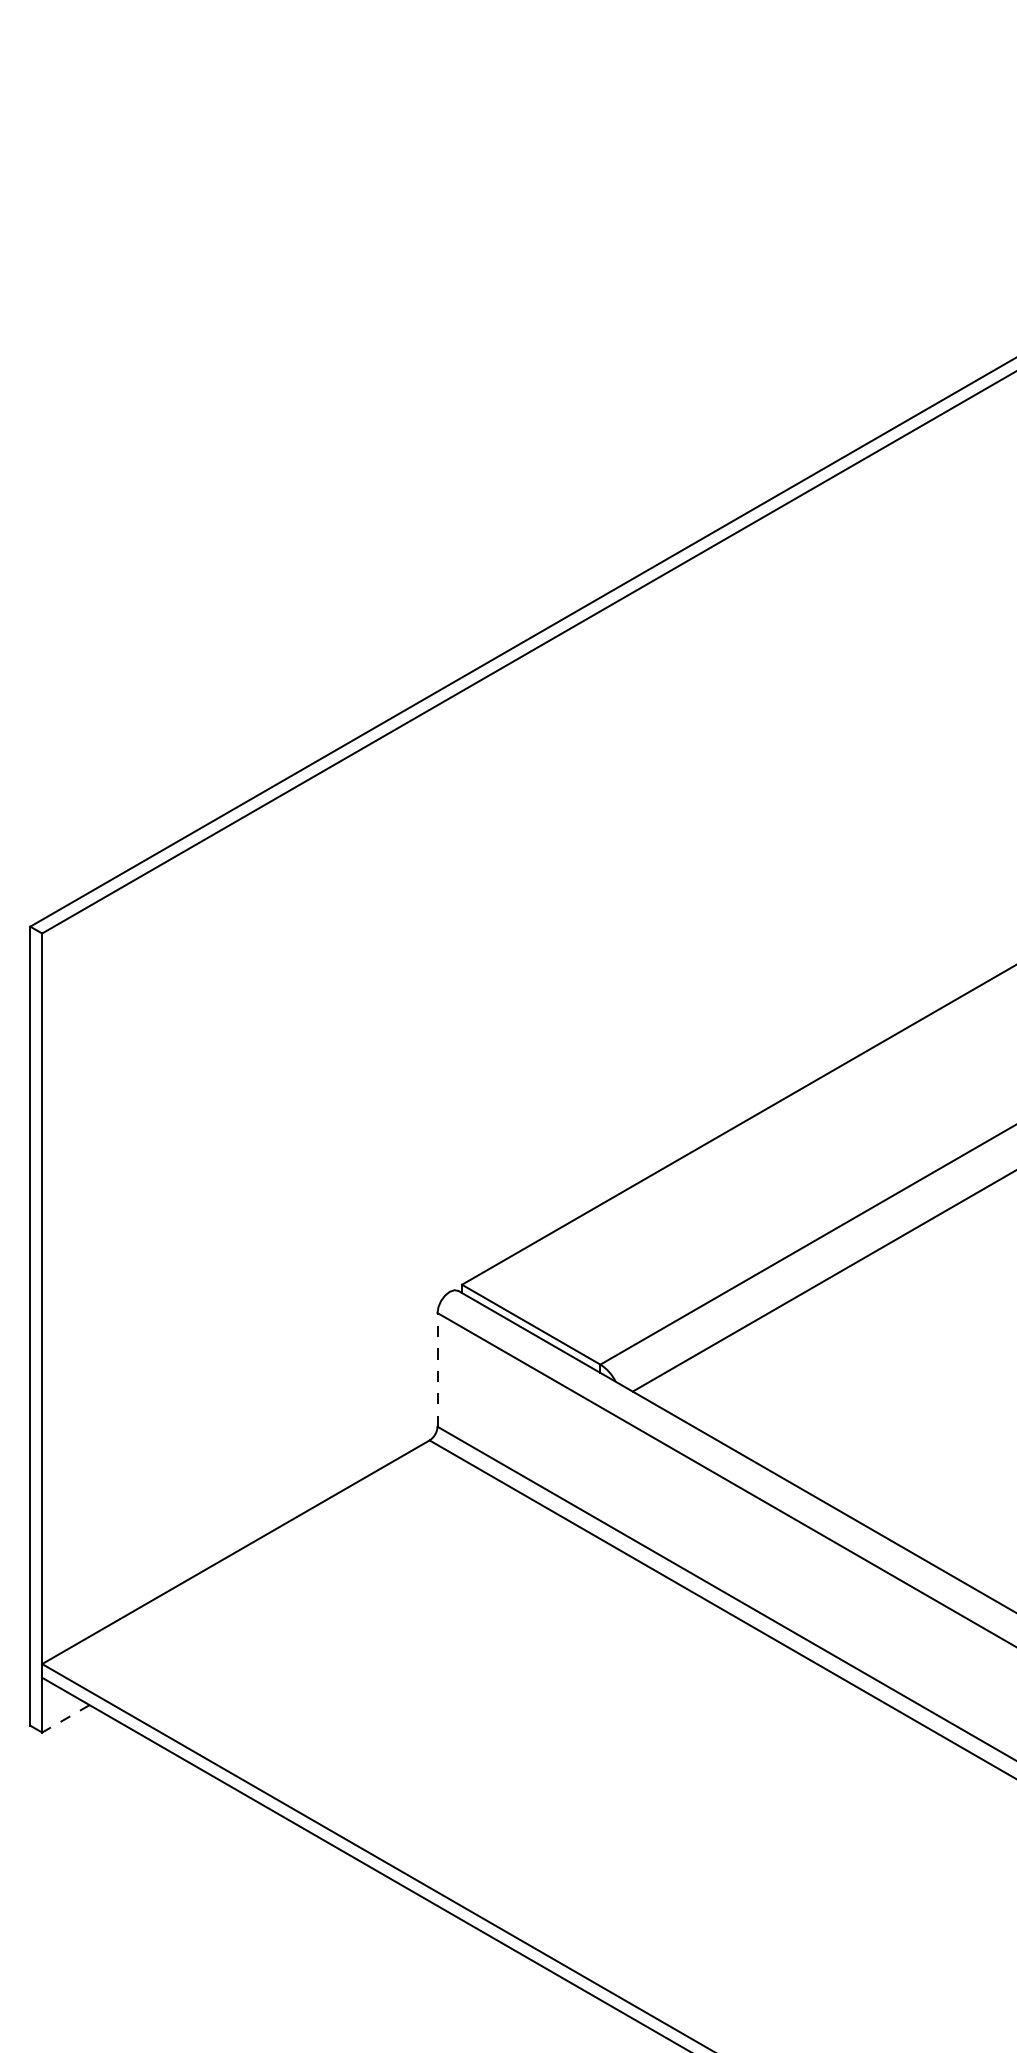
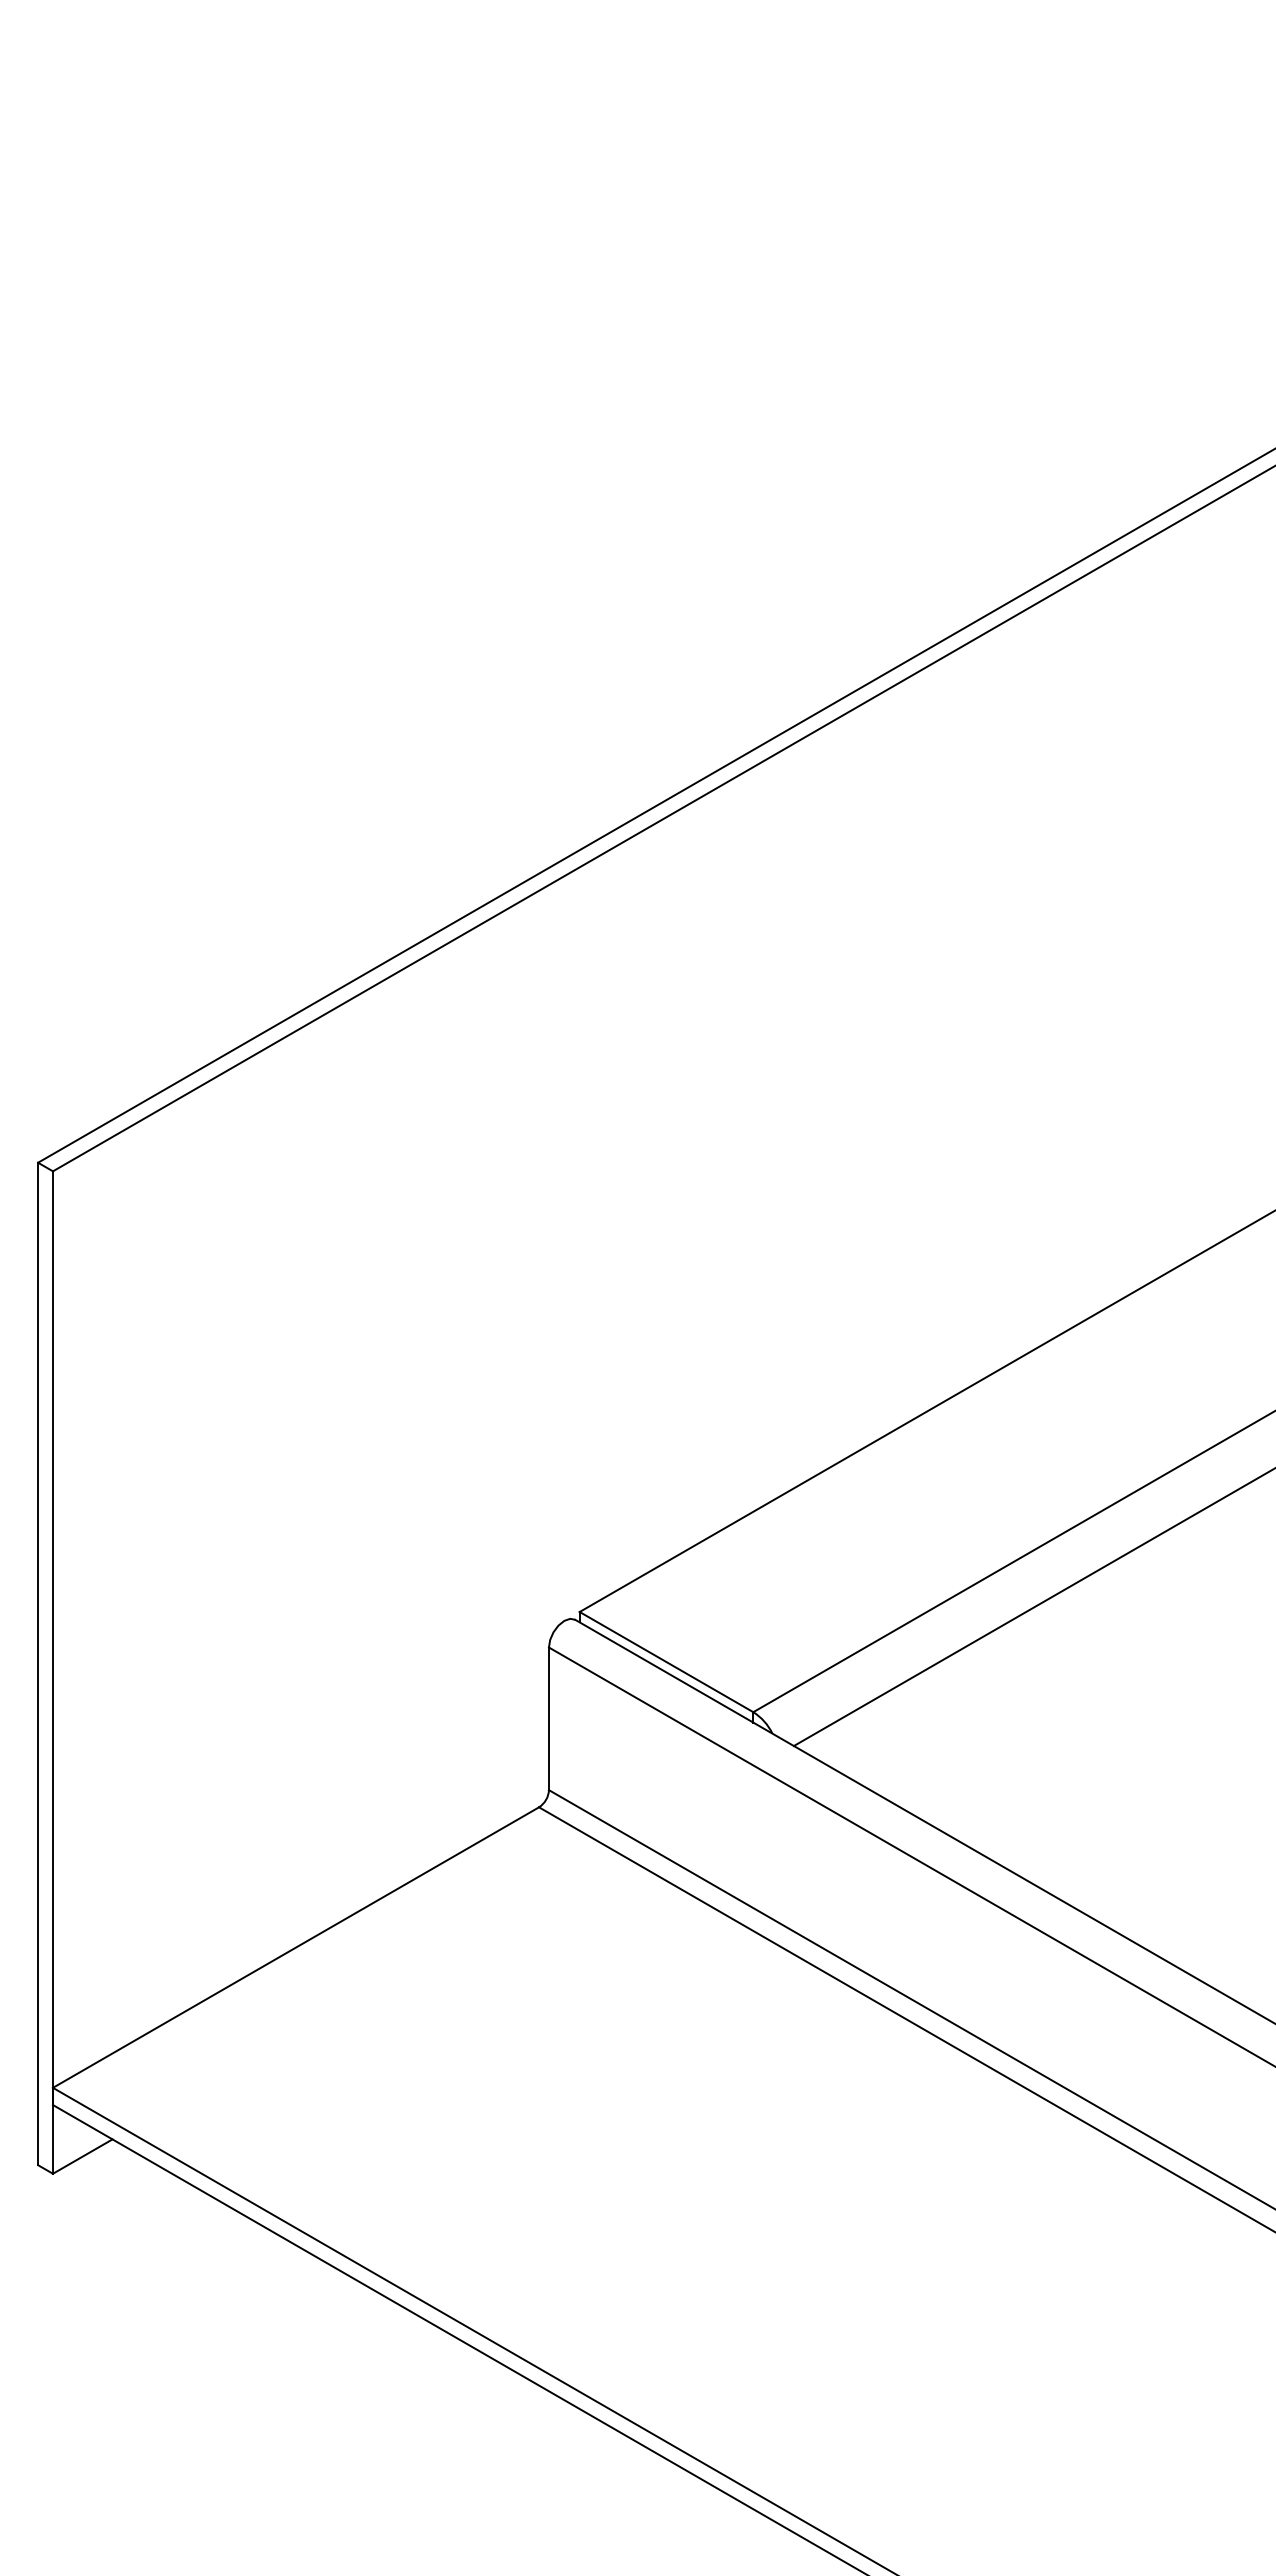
line: (437, 1369) -> (548, 1718), dashed -> solid
line: (65, 1718) -> (82, 2156), dashed -> solid

